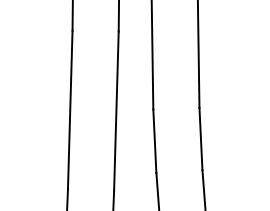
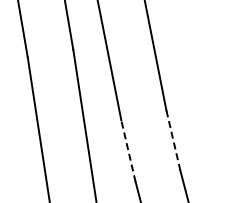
line: (200, 139) -> (173, 141), solid -> dashed
line: (154, 141) -> (128, 151), solid -> dashed

